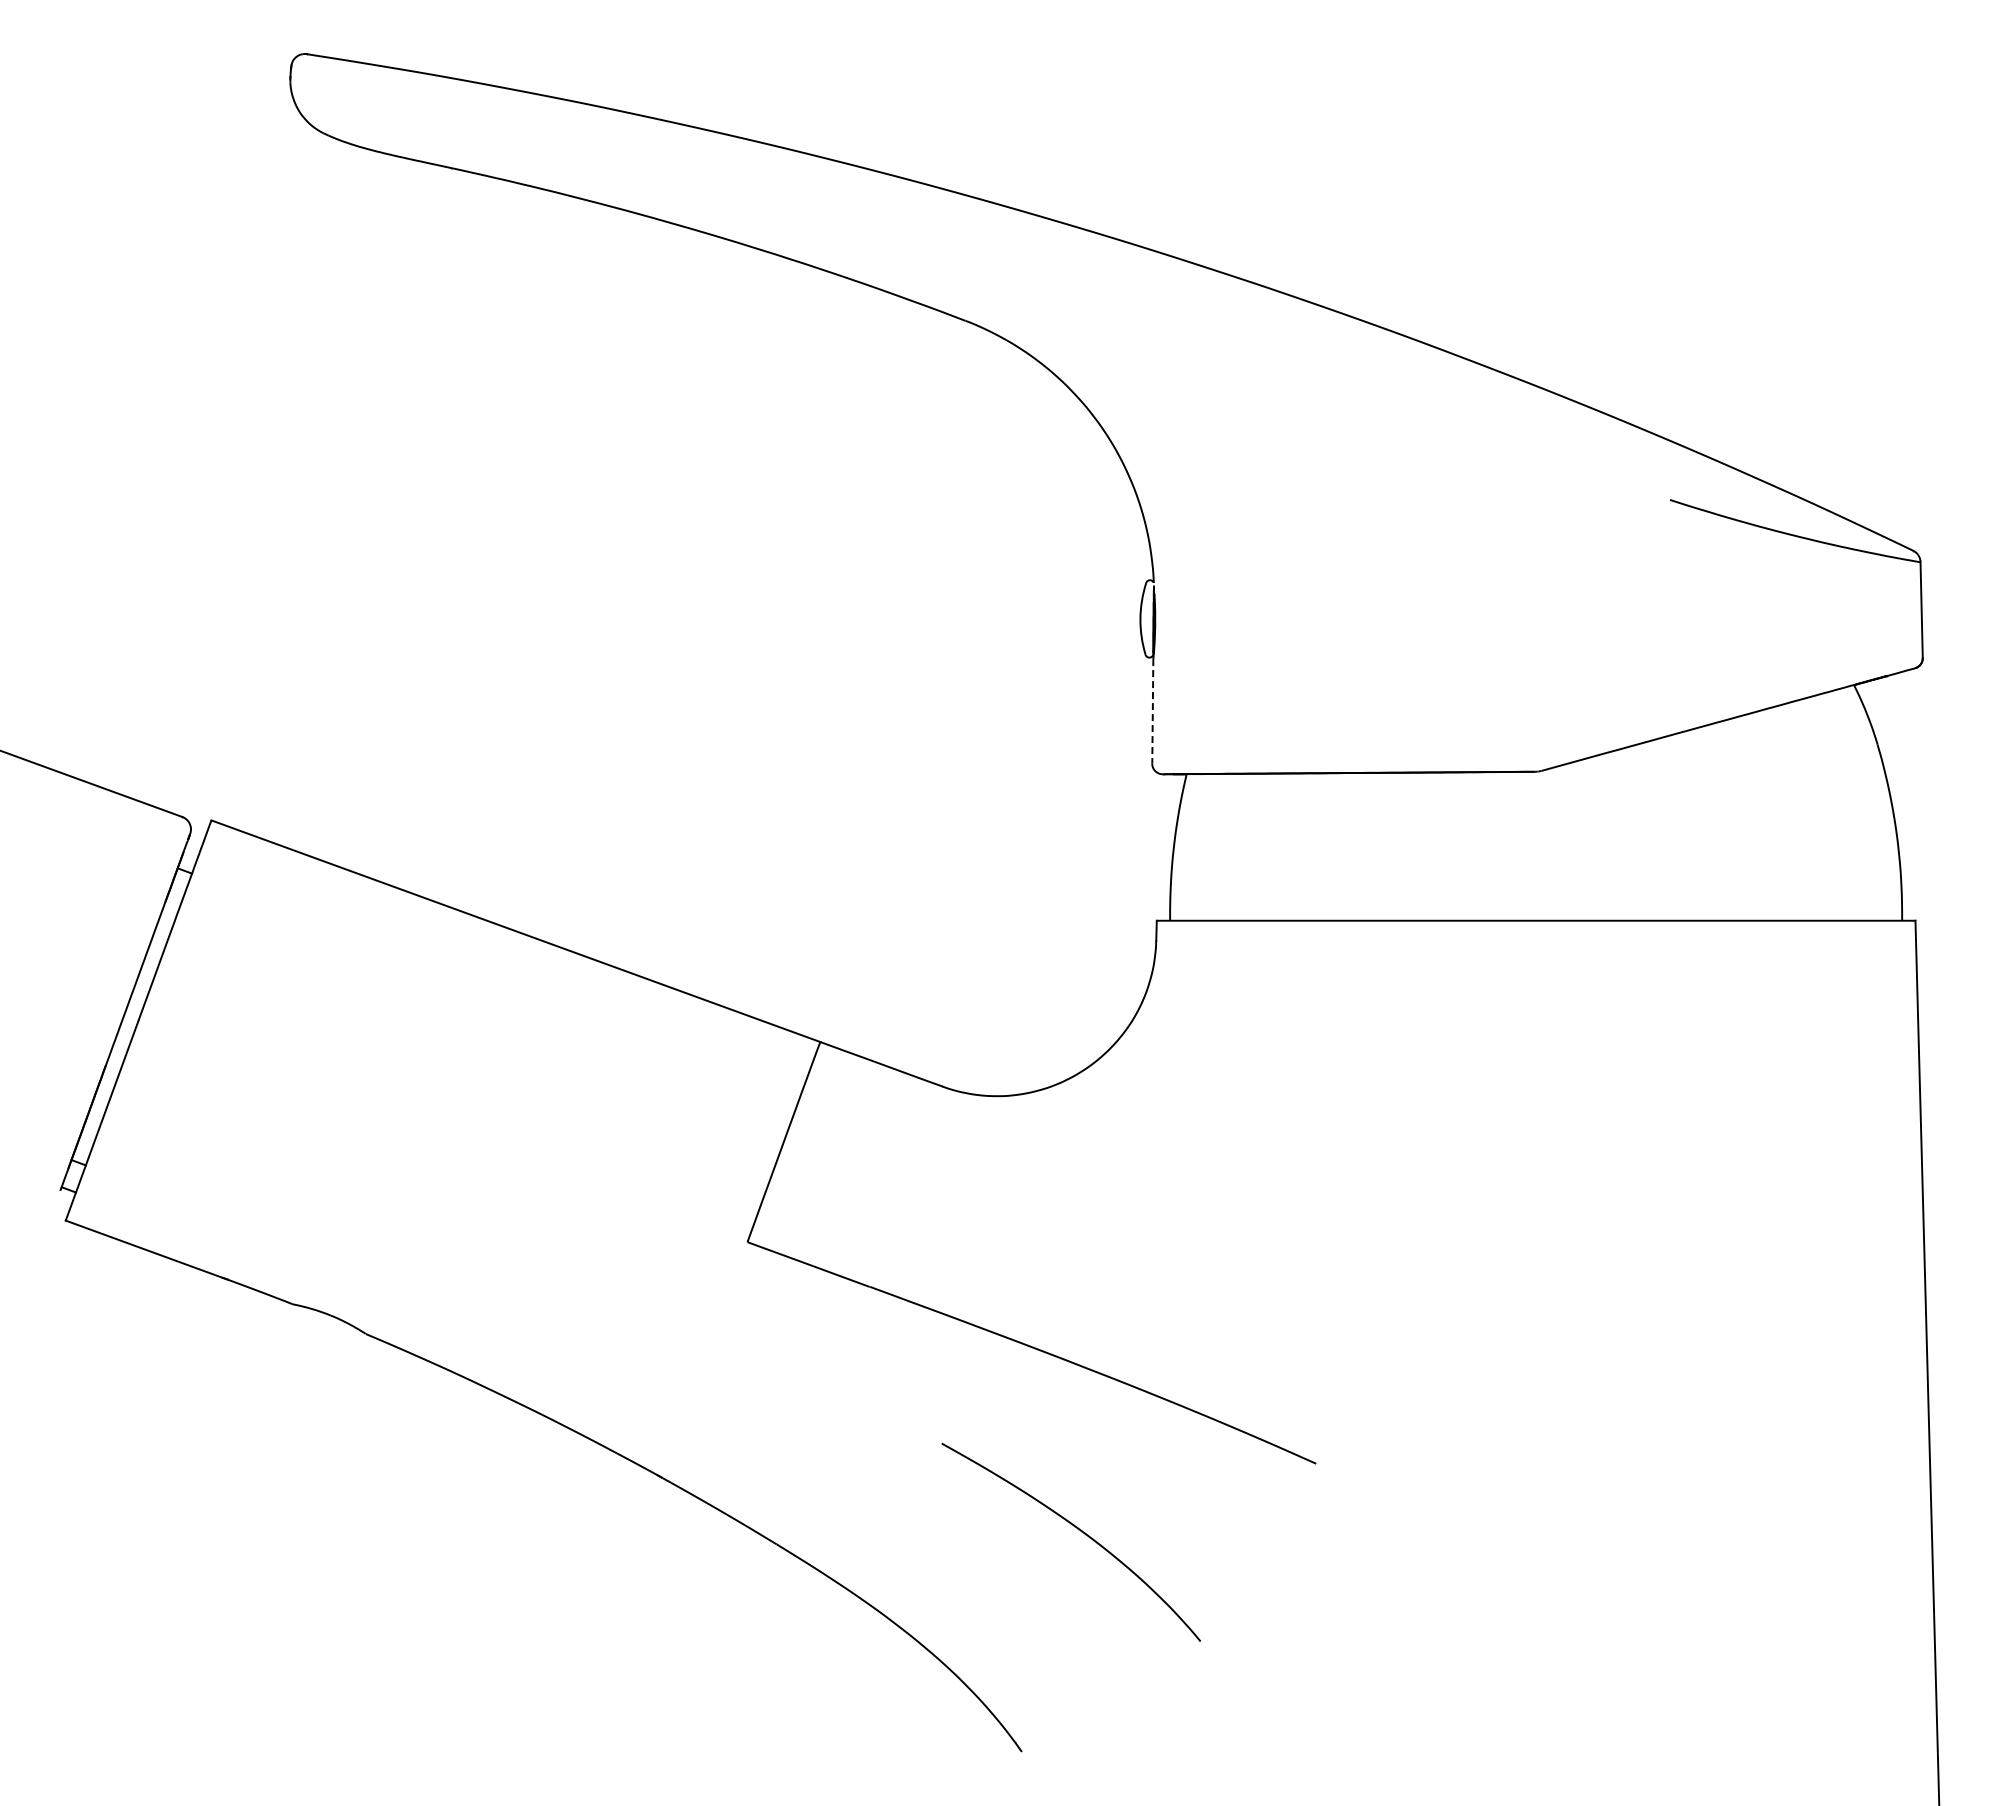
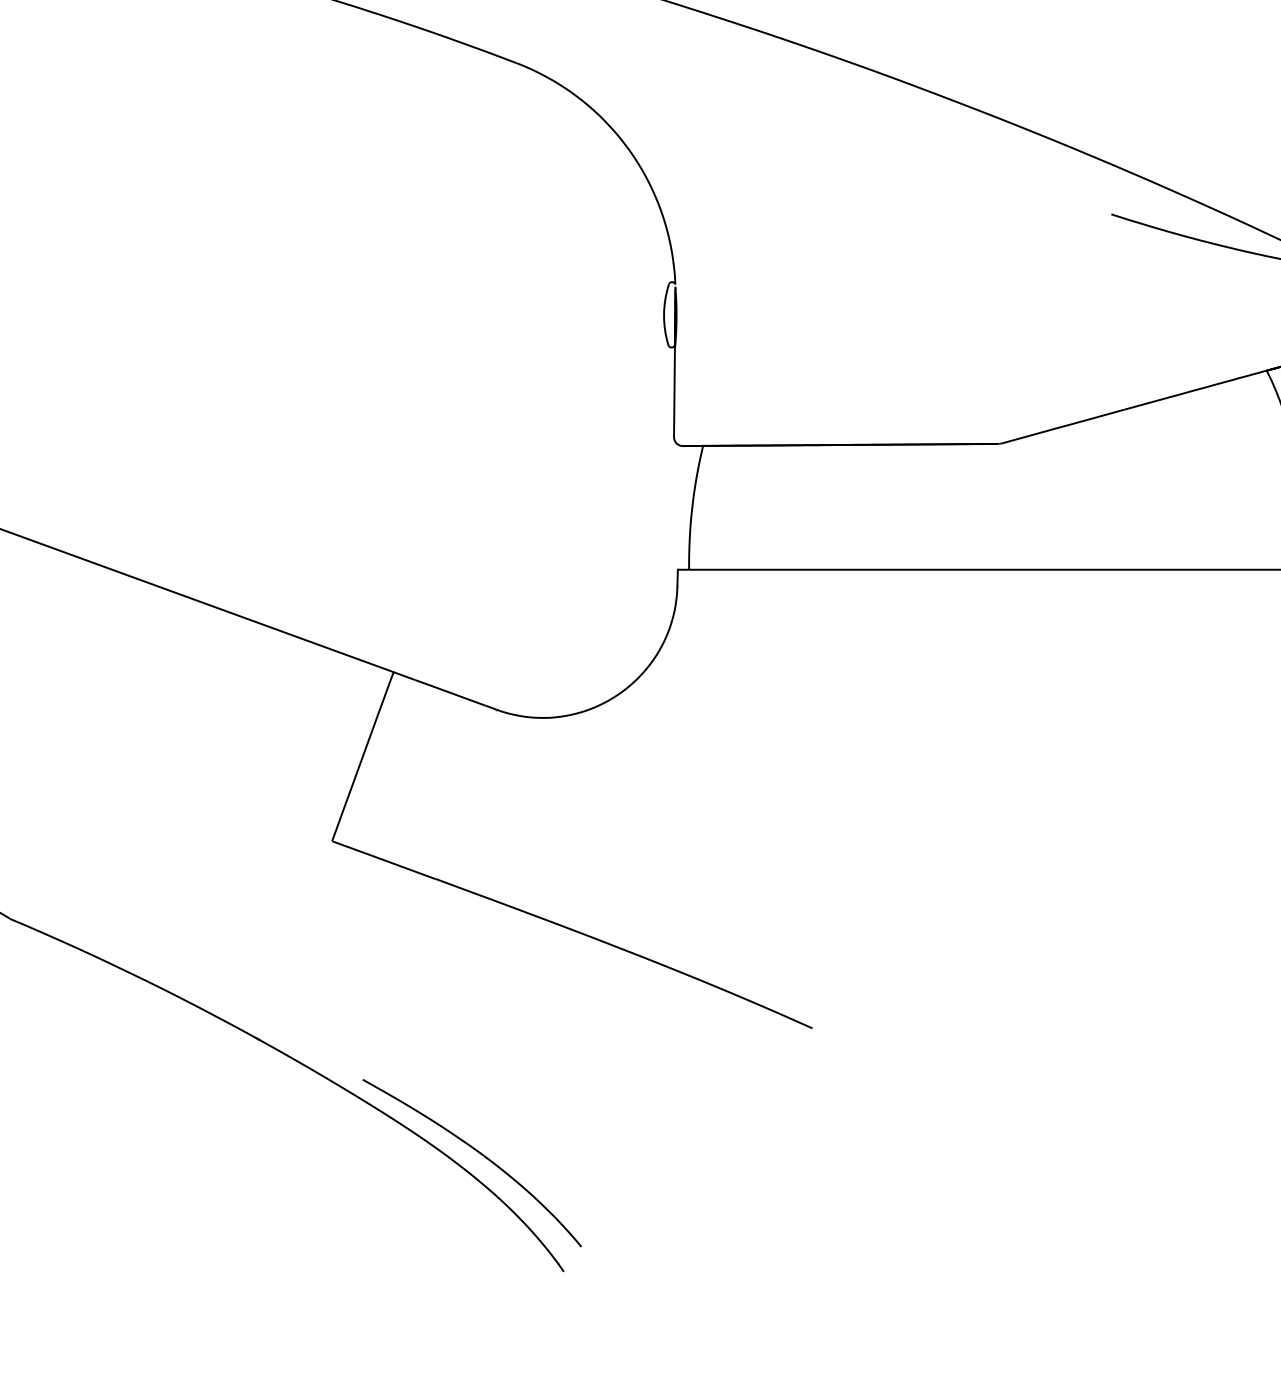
line: (1152, 711) -> (674, 393), dashed -> solid
curve: (1077, 1529) -> (477, 1152), moved

